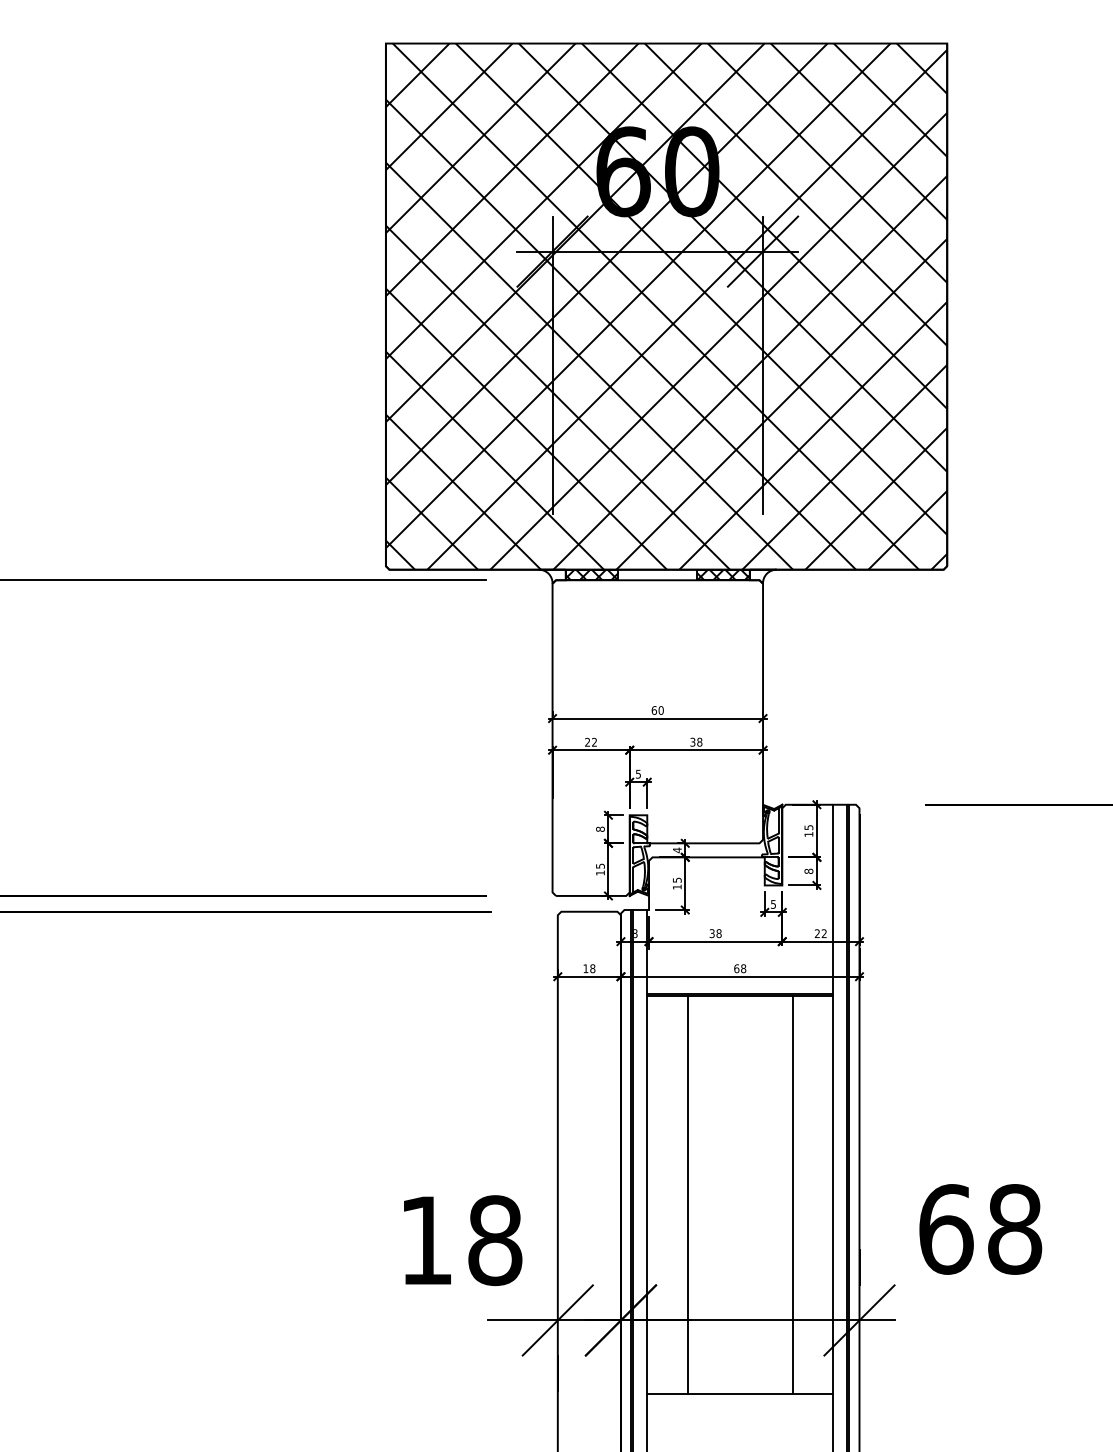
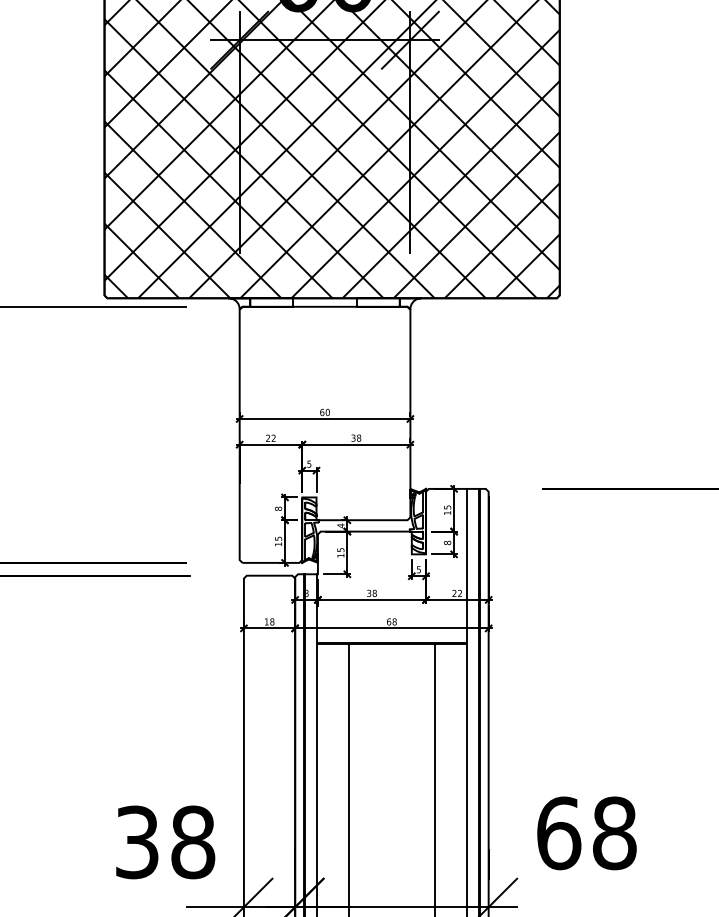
hatch: (591, 574) -> (271, 302), removed
hatch: (723, 574) -> (378, 302), removed
text: (426, 1240) -> (137, 842), 18 -> 38

